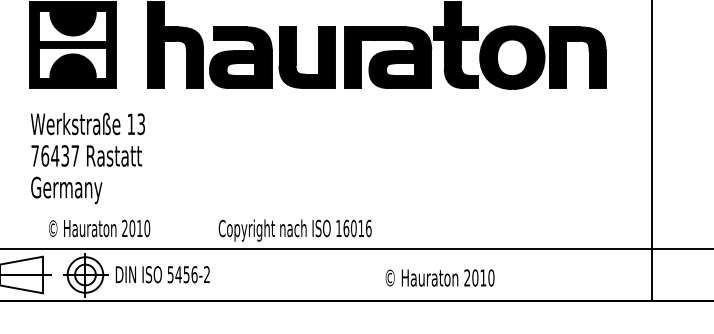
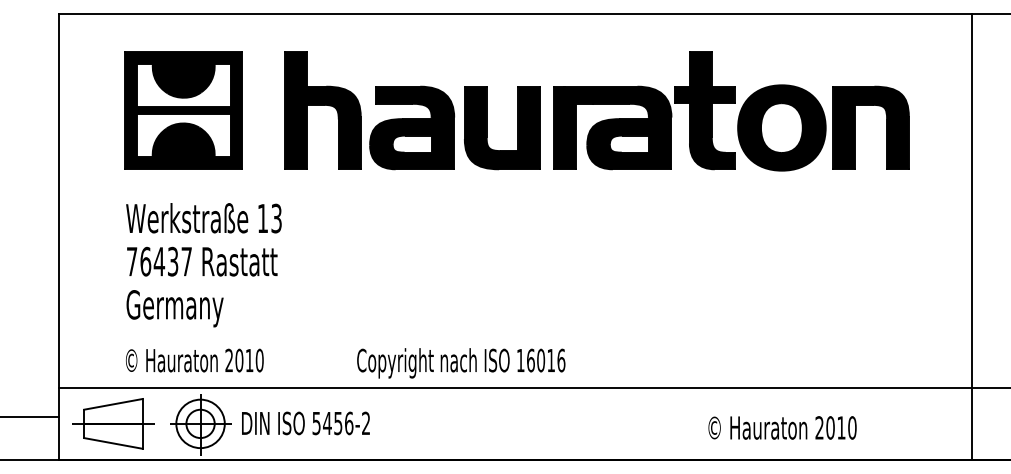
text: (210, 230) -> (345, 363), moved
text: (440, 277) -> (782, 427), moved

